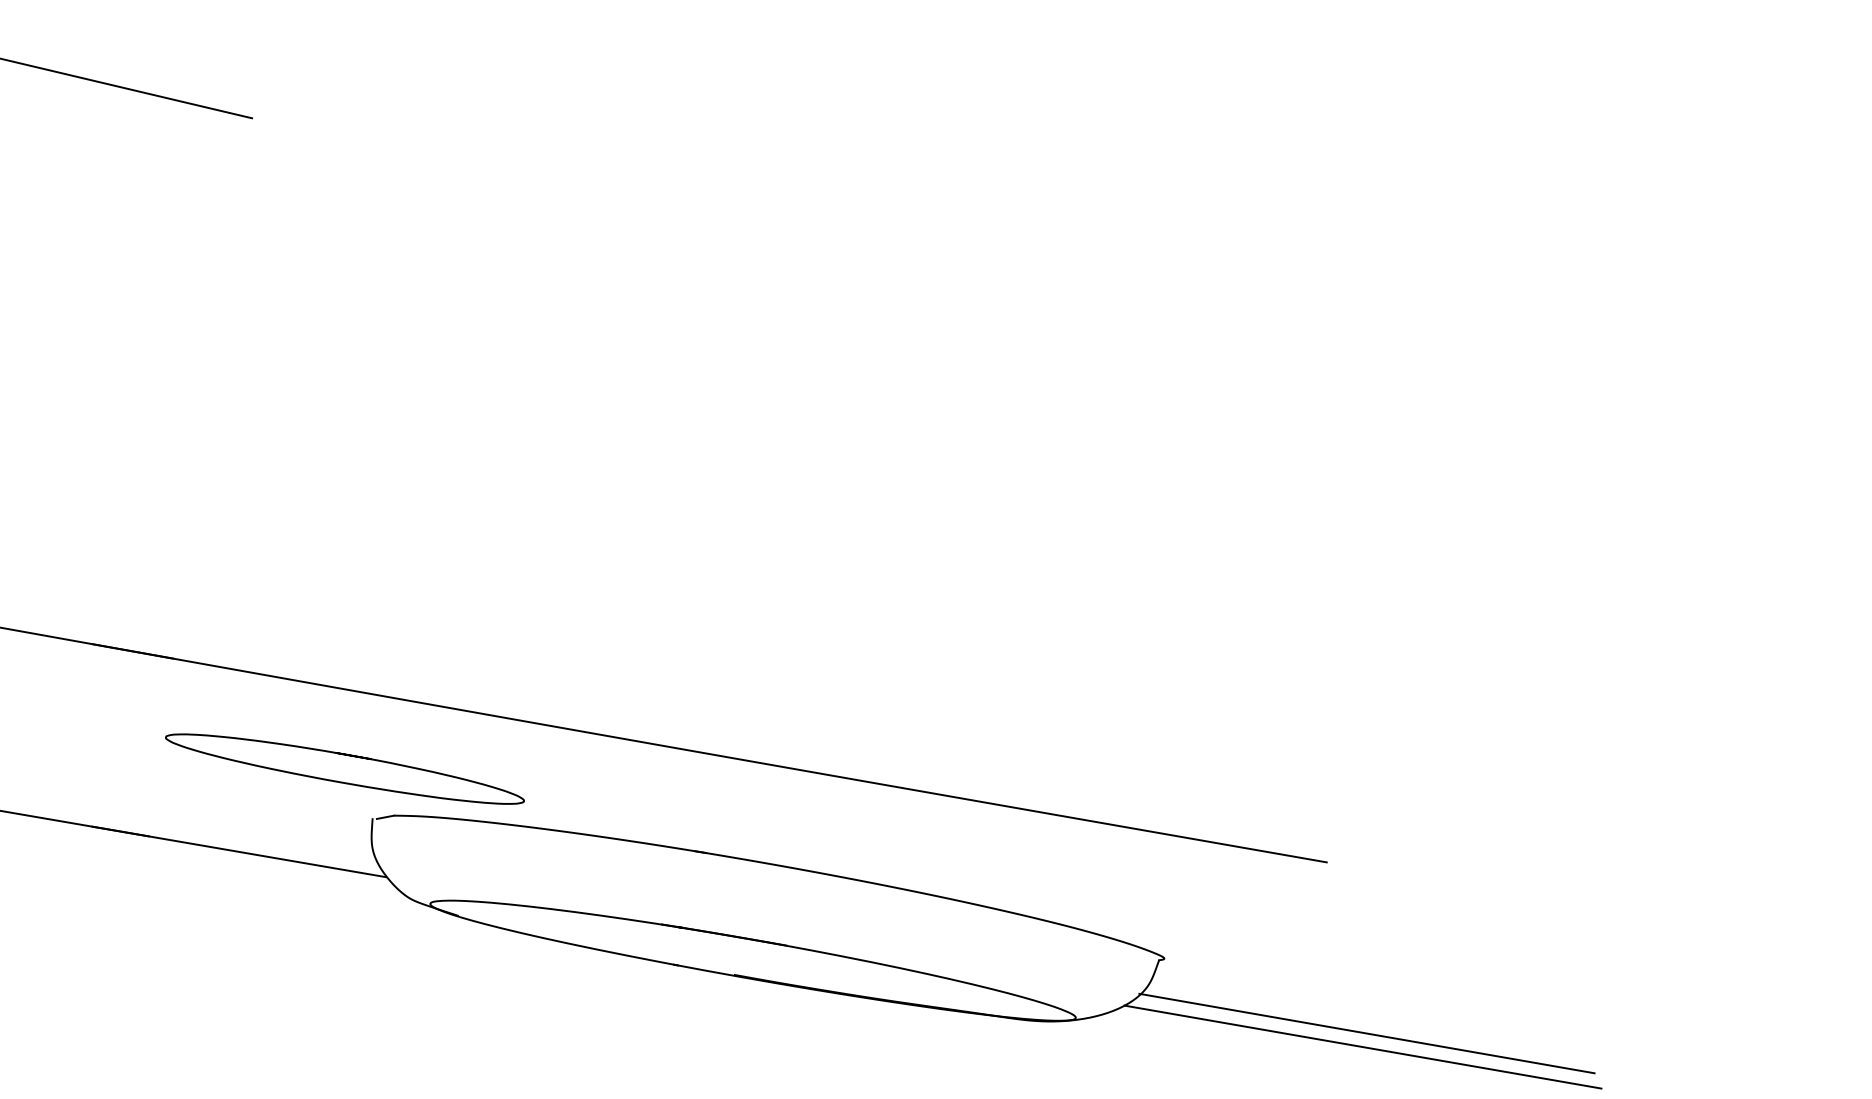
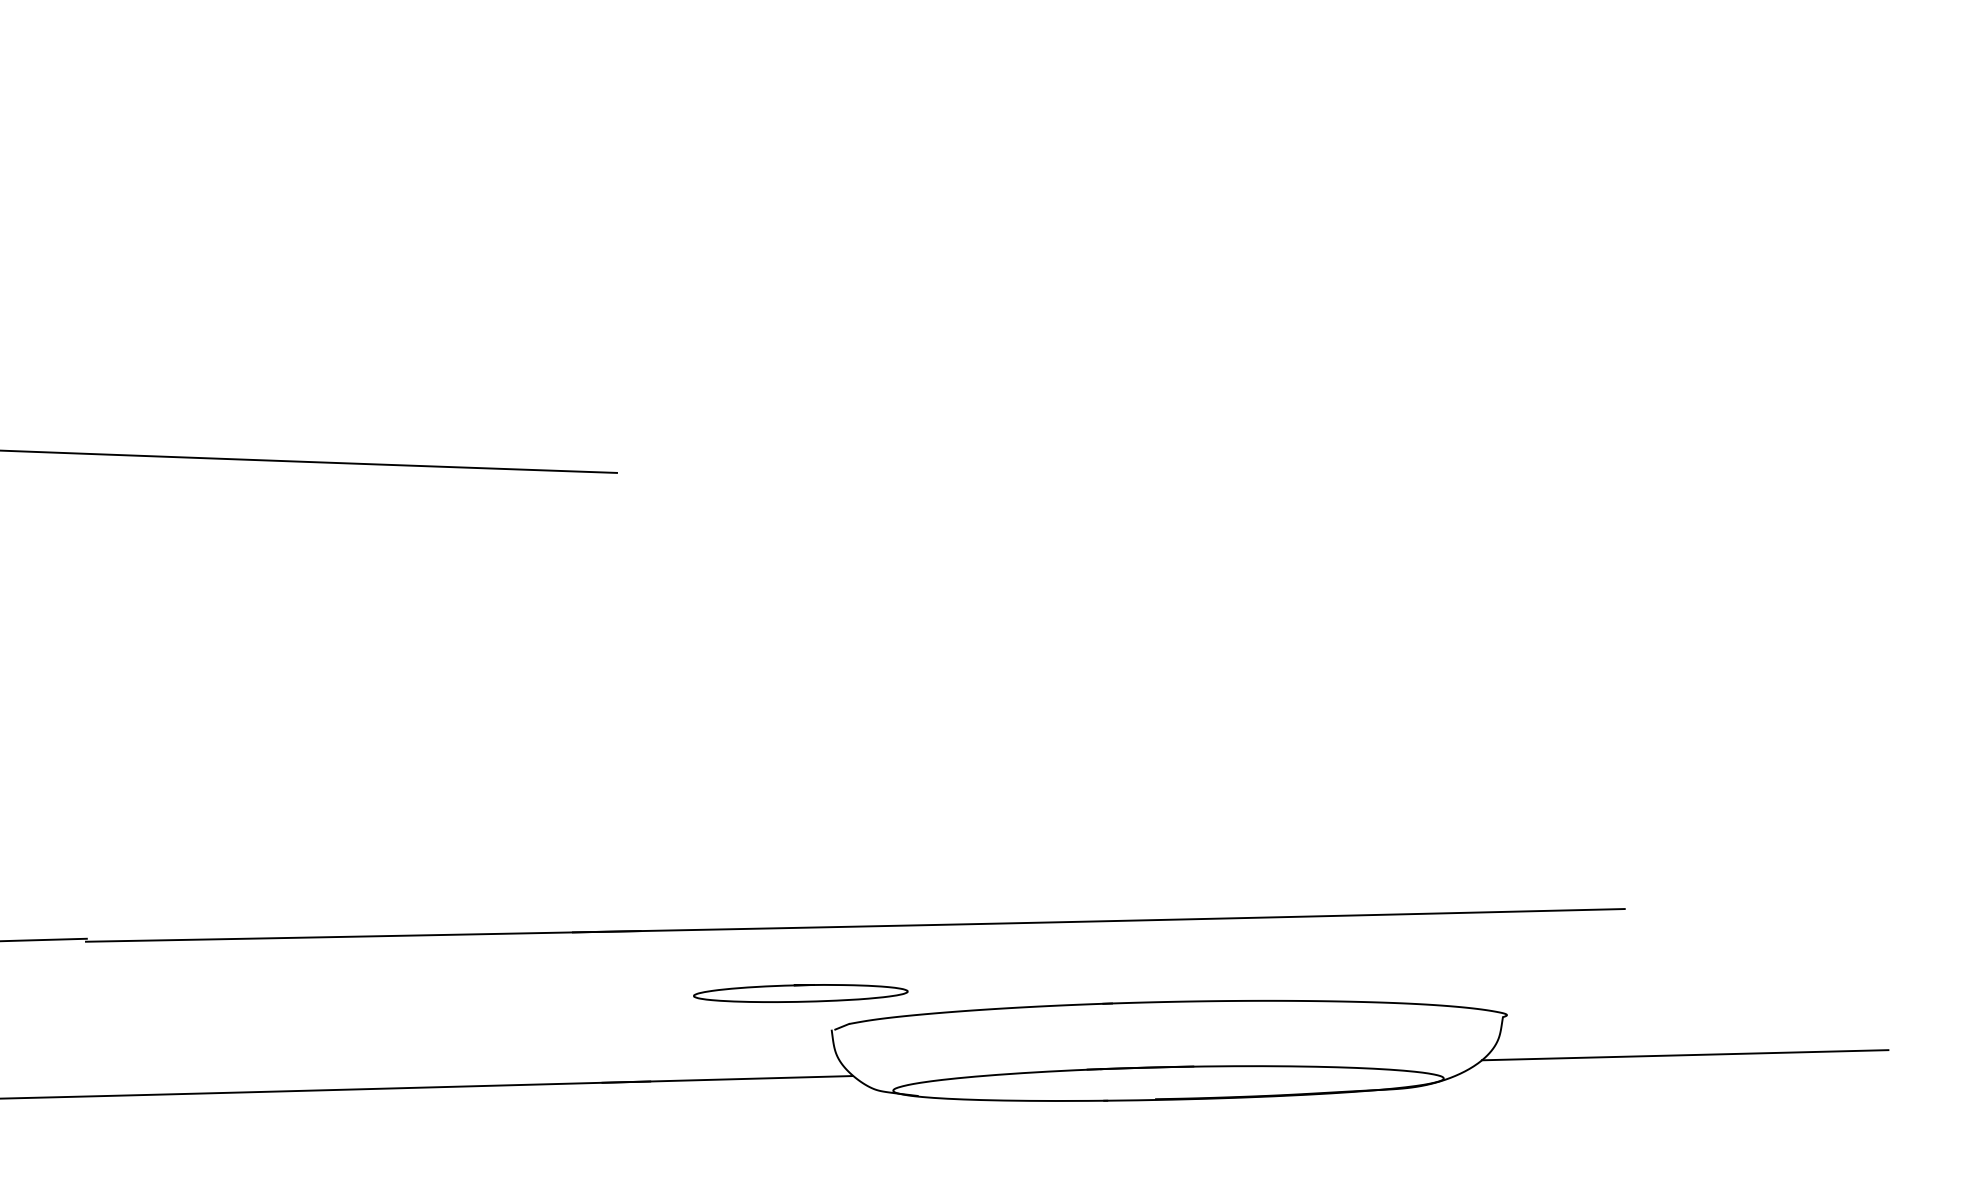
part: (344, 768) -> (800, 993), size x0.7
line: (1367, 1033) -> (1686, 1043), removed

